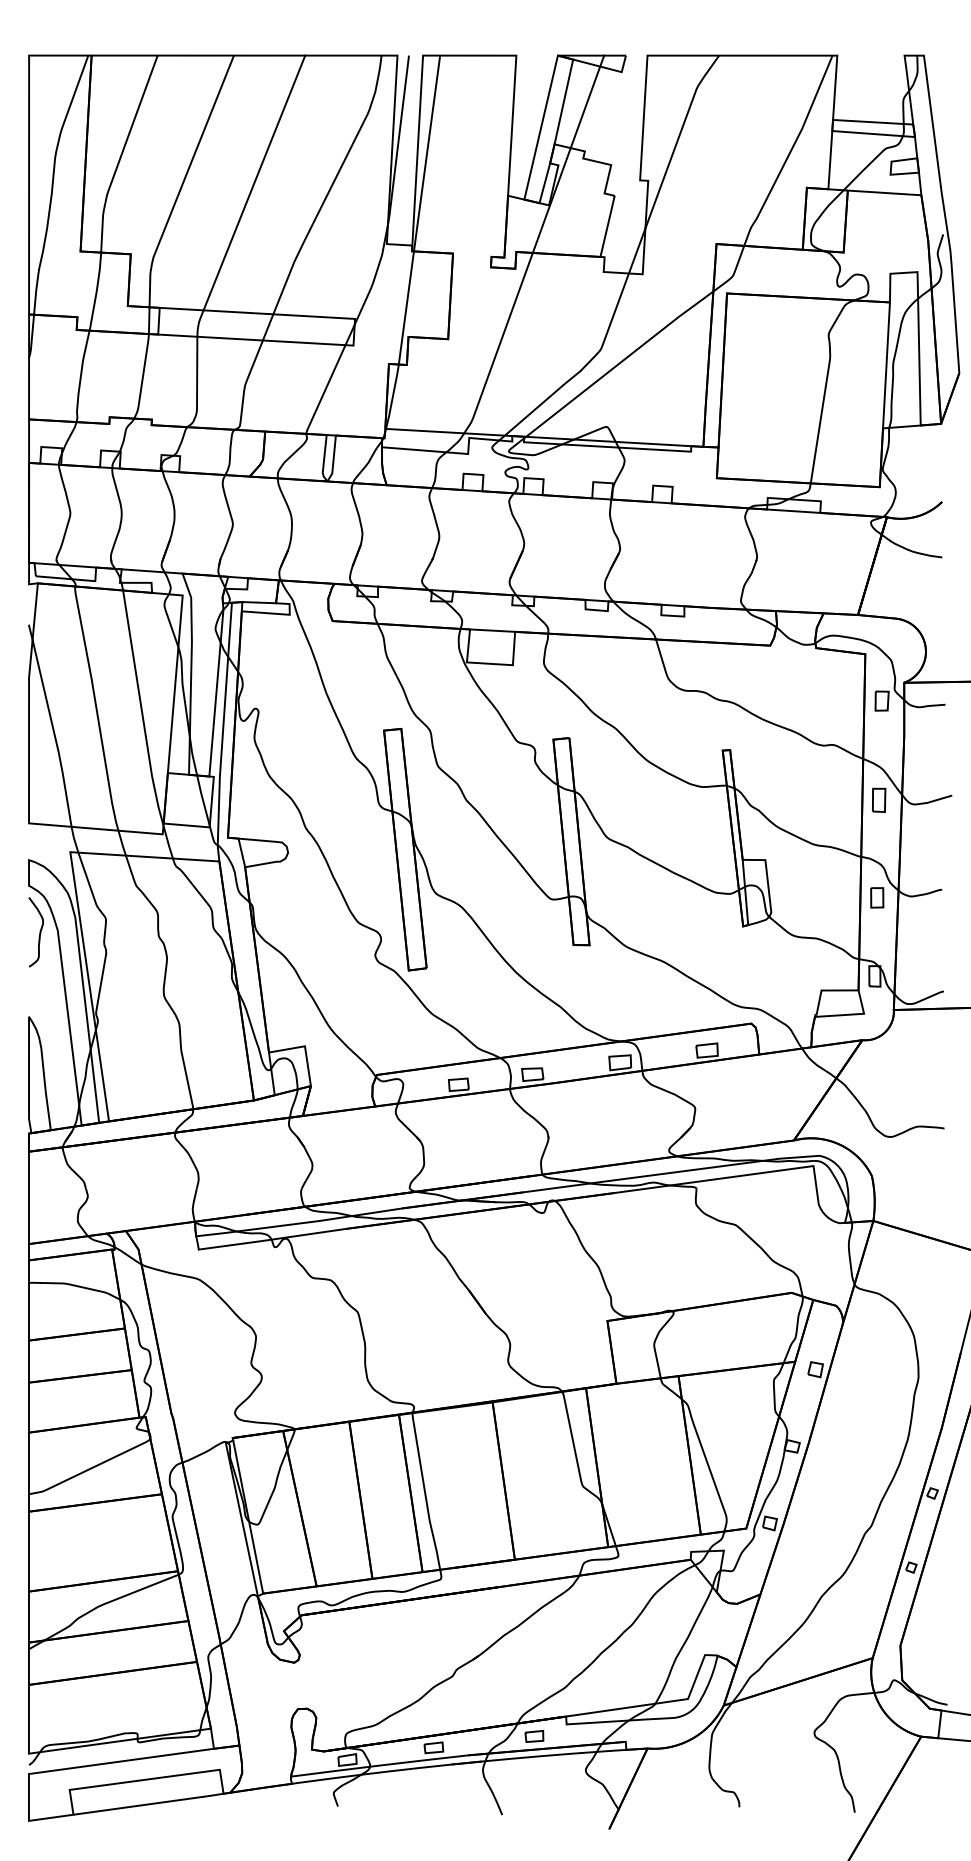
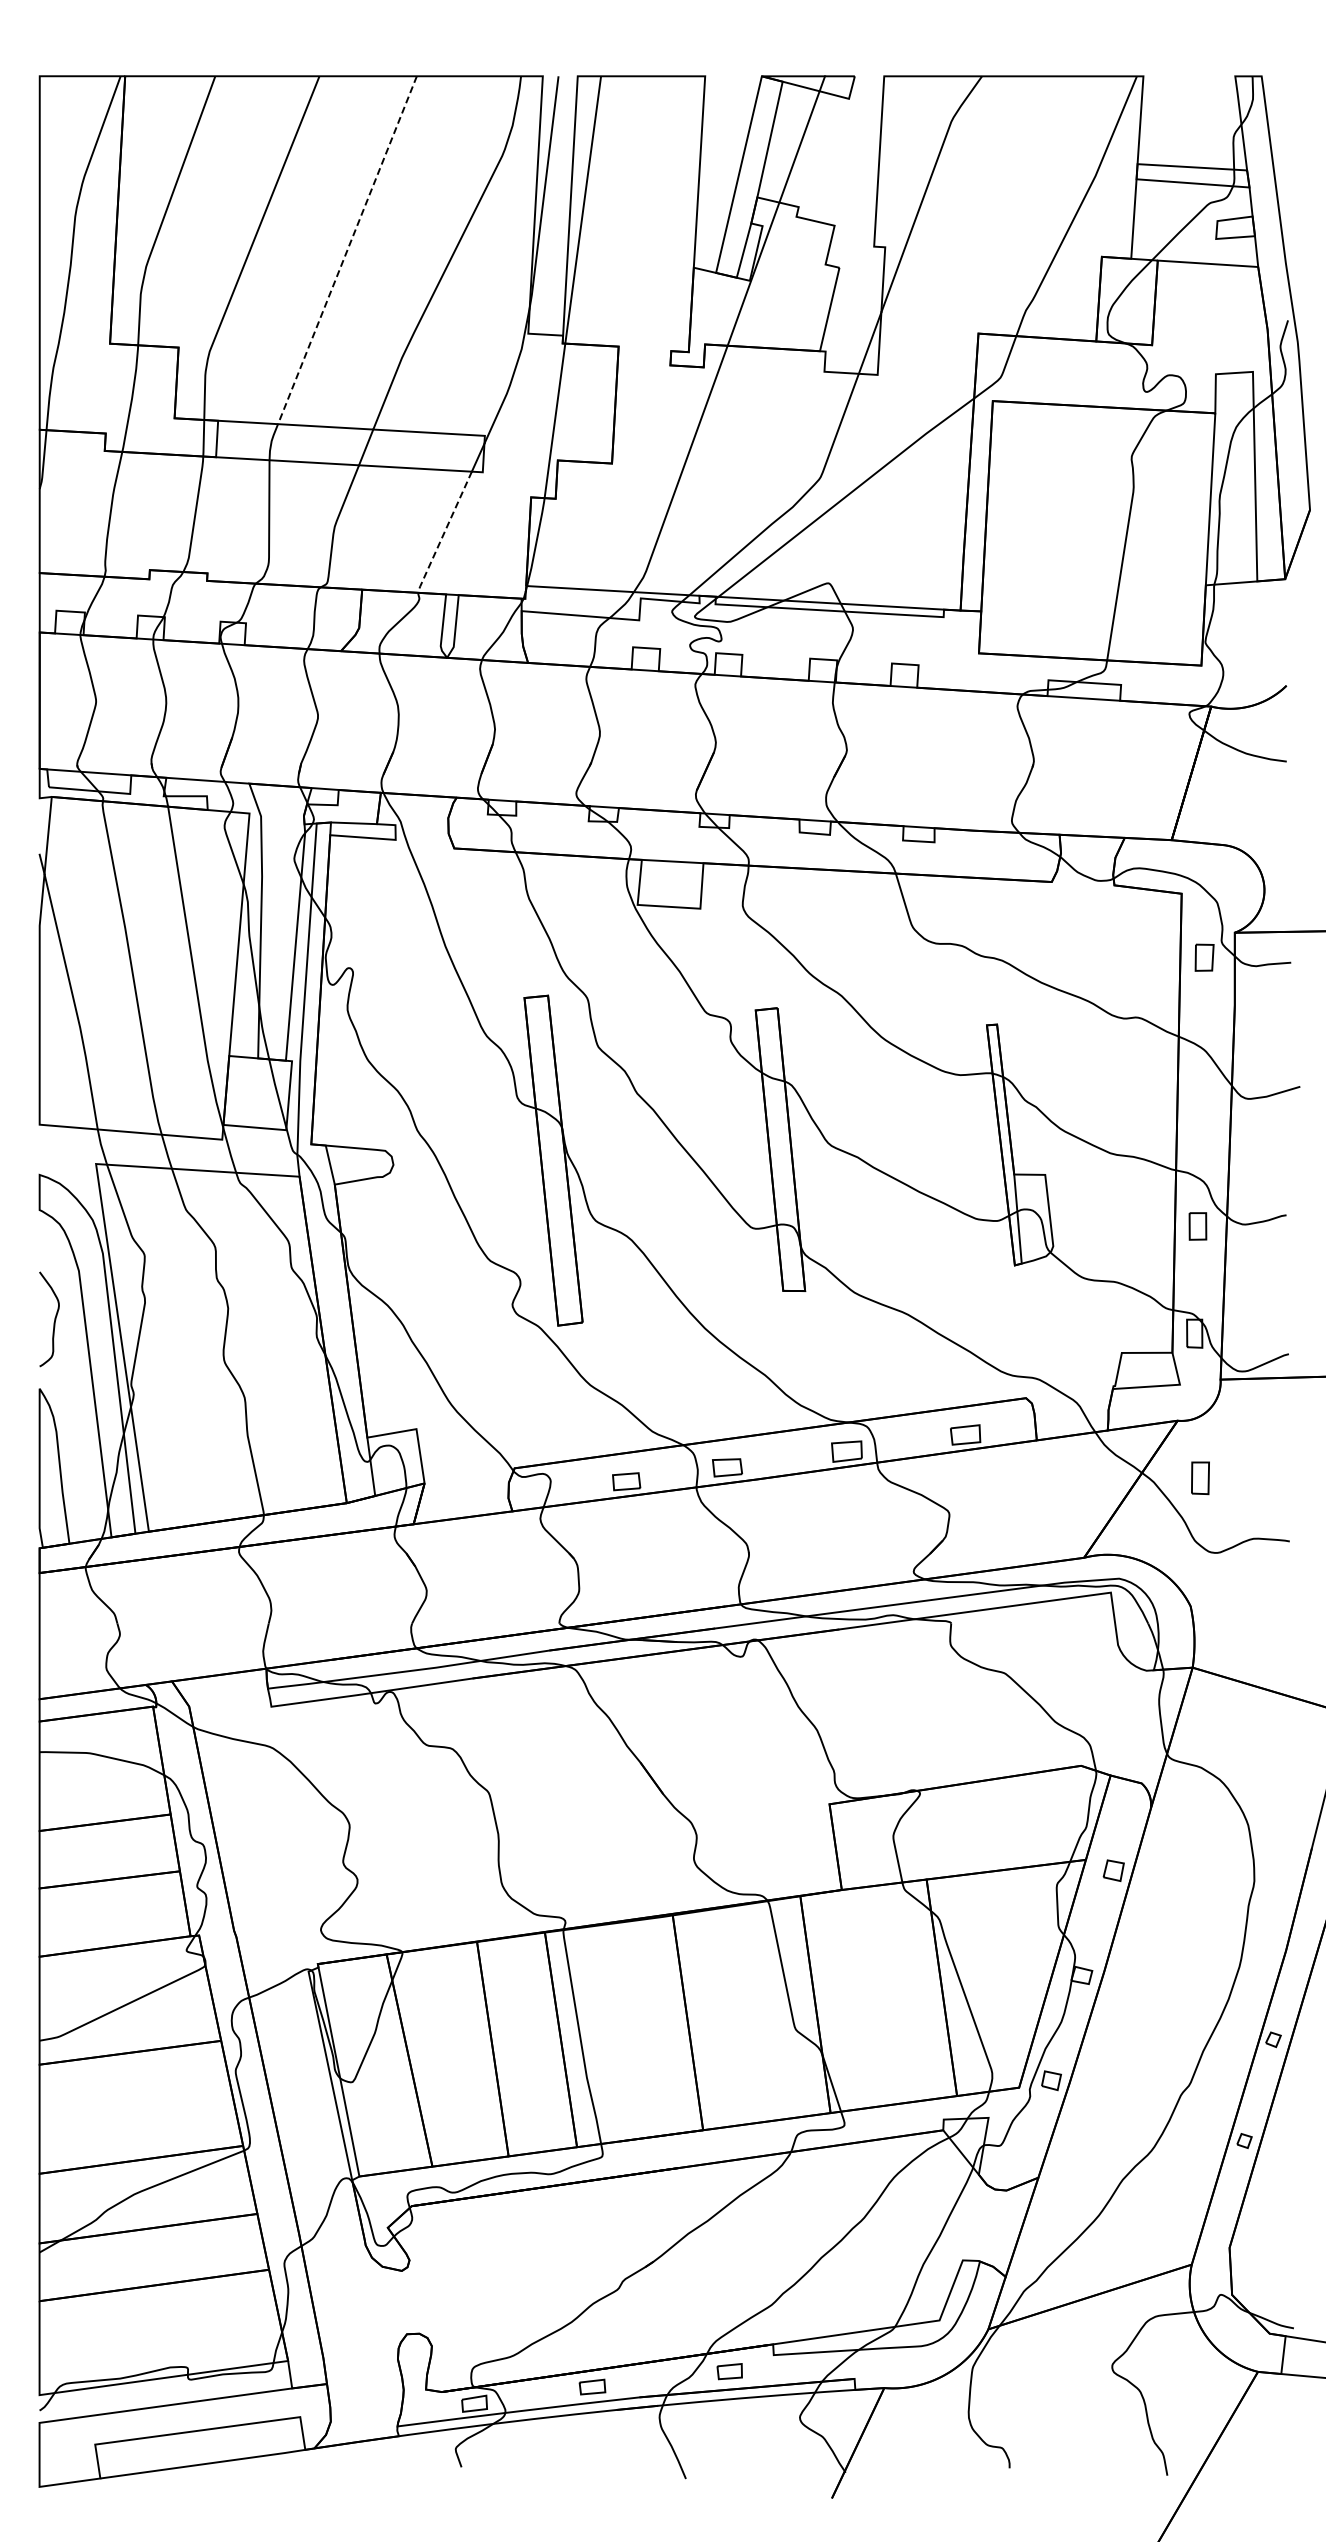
line: (254, 183) -> (347, 250), solid -> dashed
line: (324, 391) -> (443, 534), solid -> dashed
part: (879, 800) -> (1200, 1478), moved
curve: (39, 932) -> (54, 1319), moved

